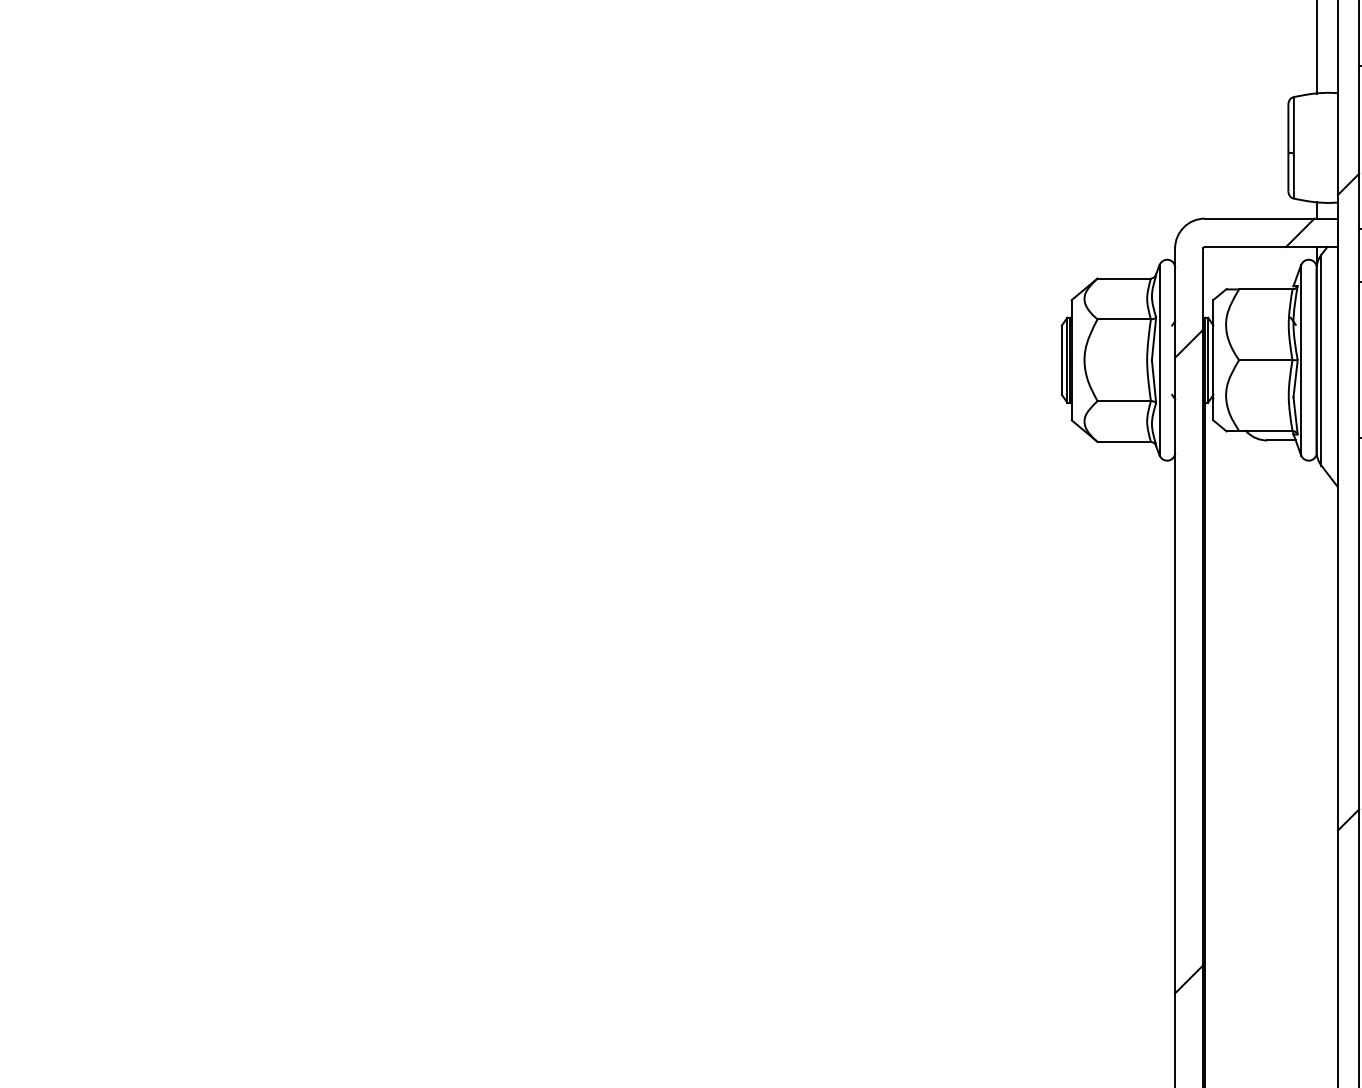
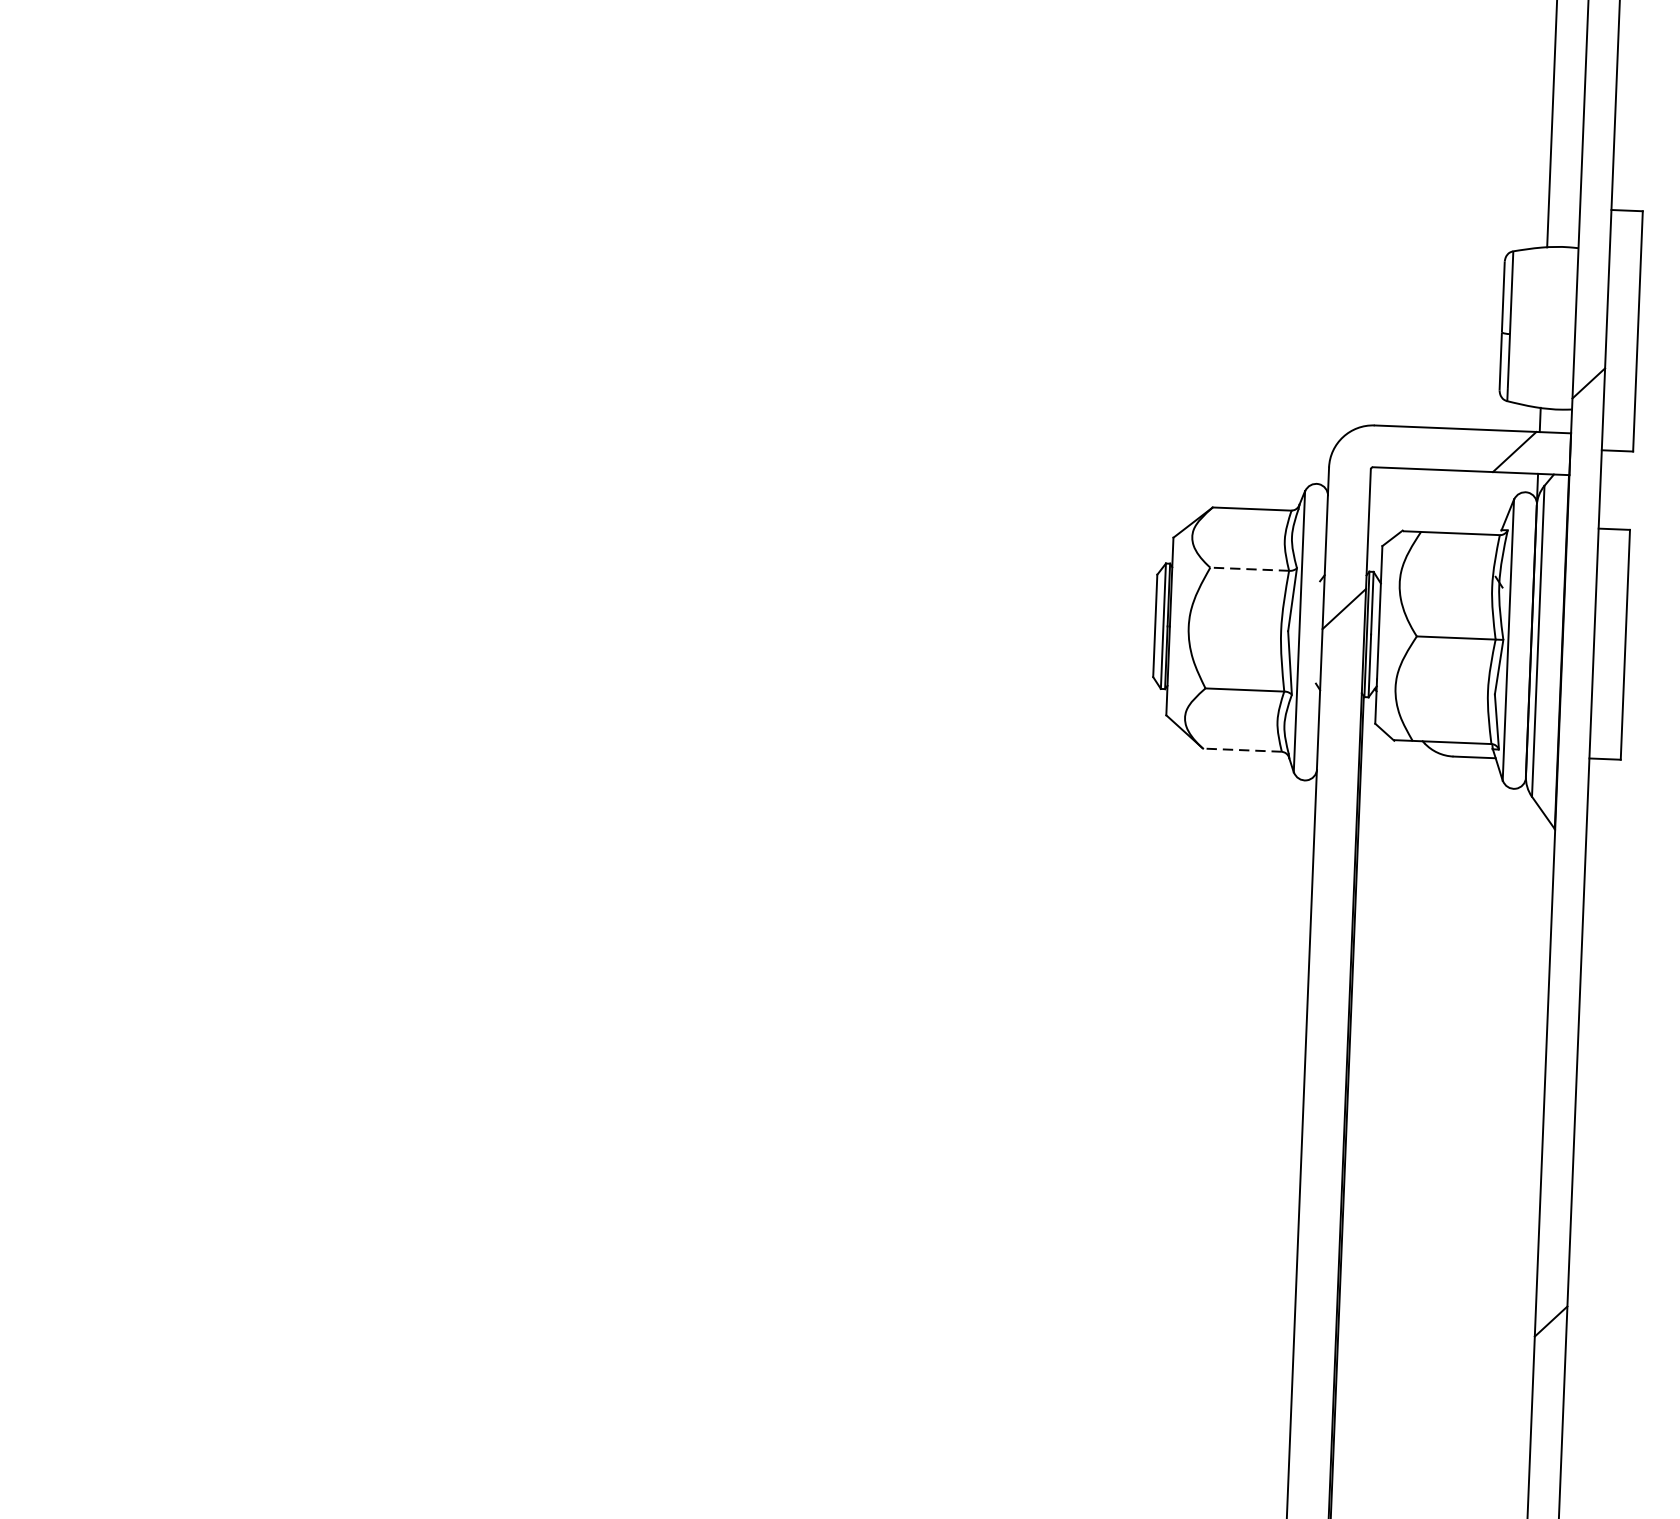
line: (1124, 319) -> (1250, 569), solid -> dashed
line: (1124, 441) -> (1242, 749), solid -> dashed

